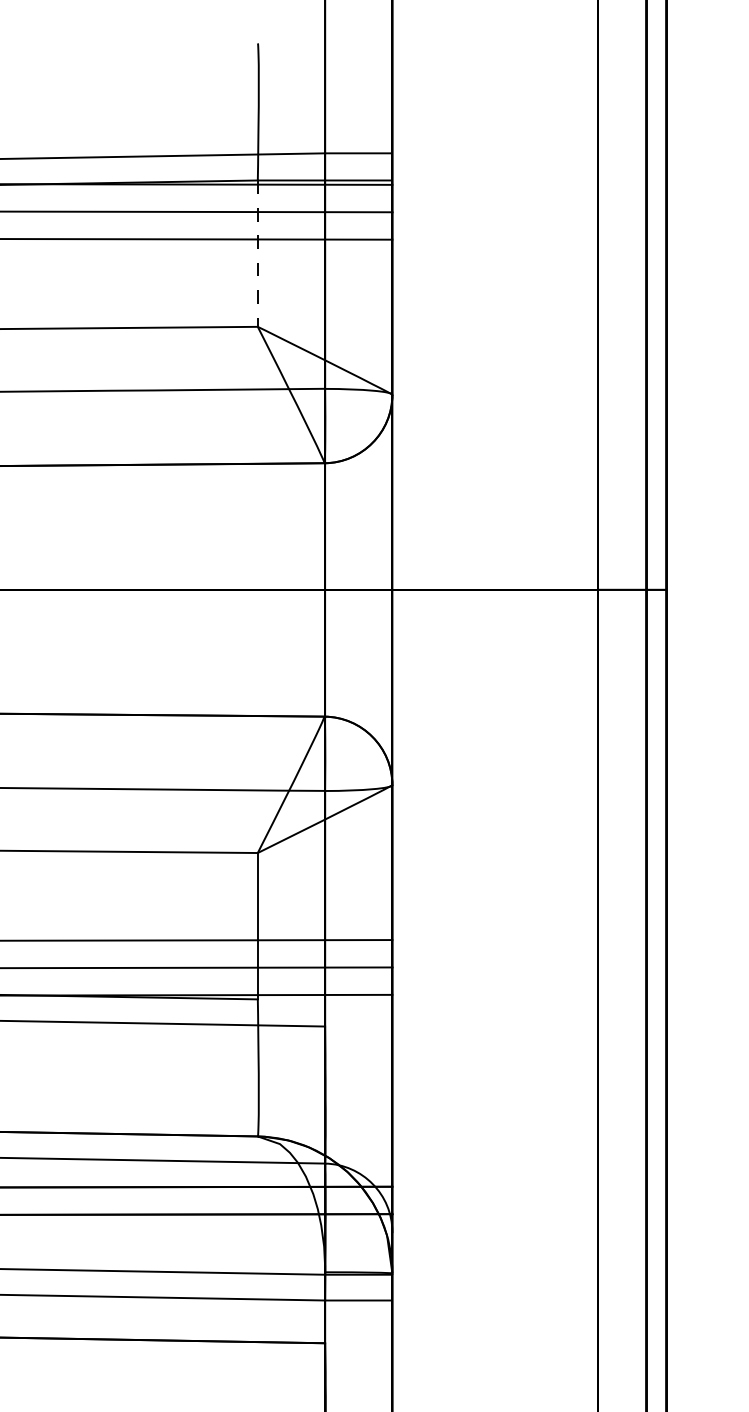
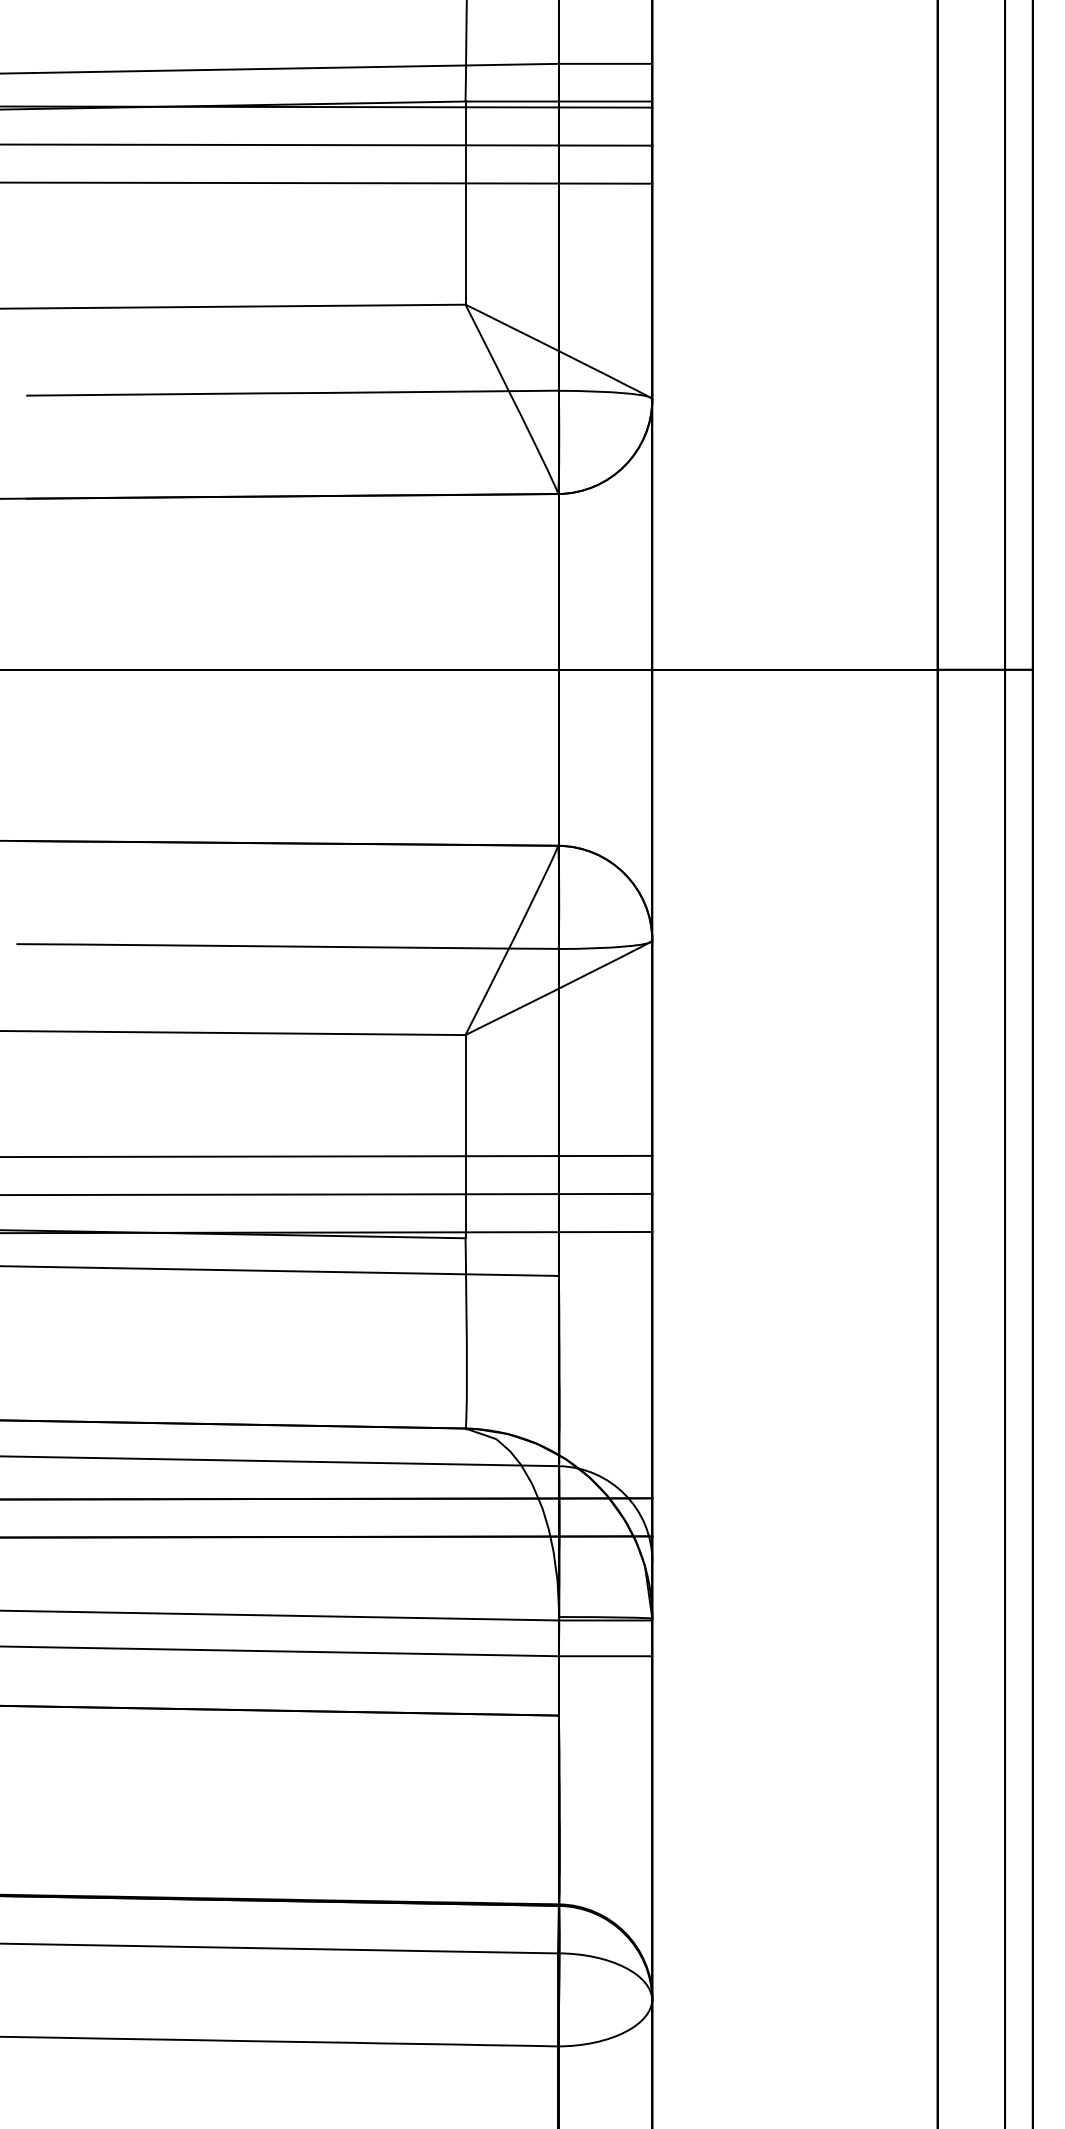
line: (257, 253) -> (465, 203), dashed -> solid

